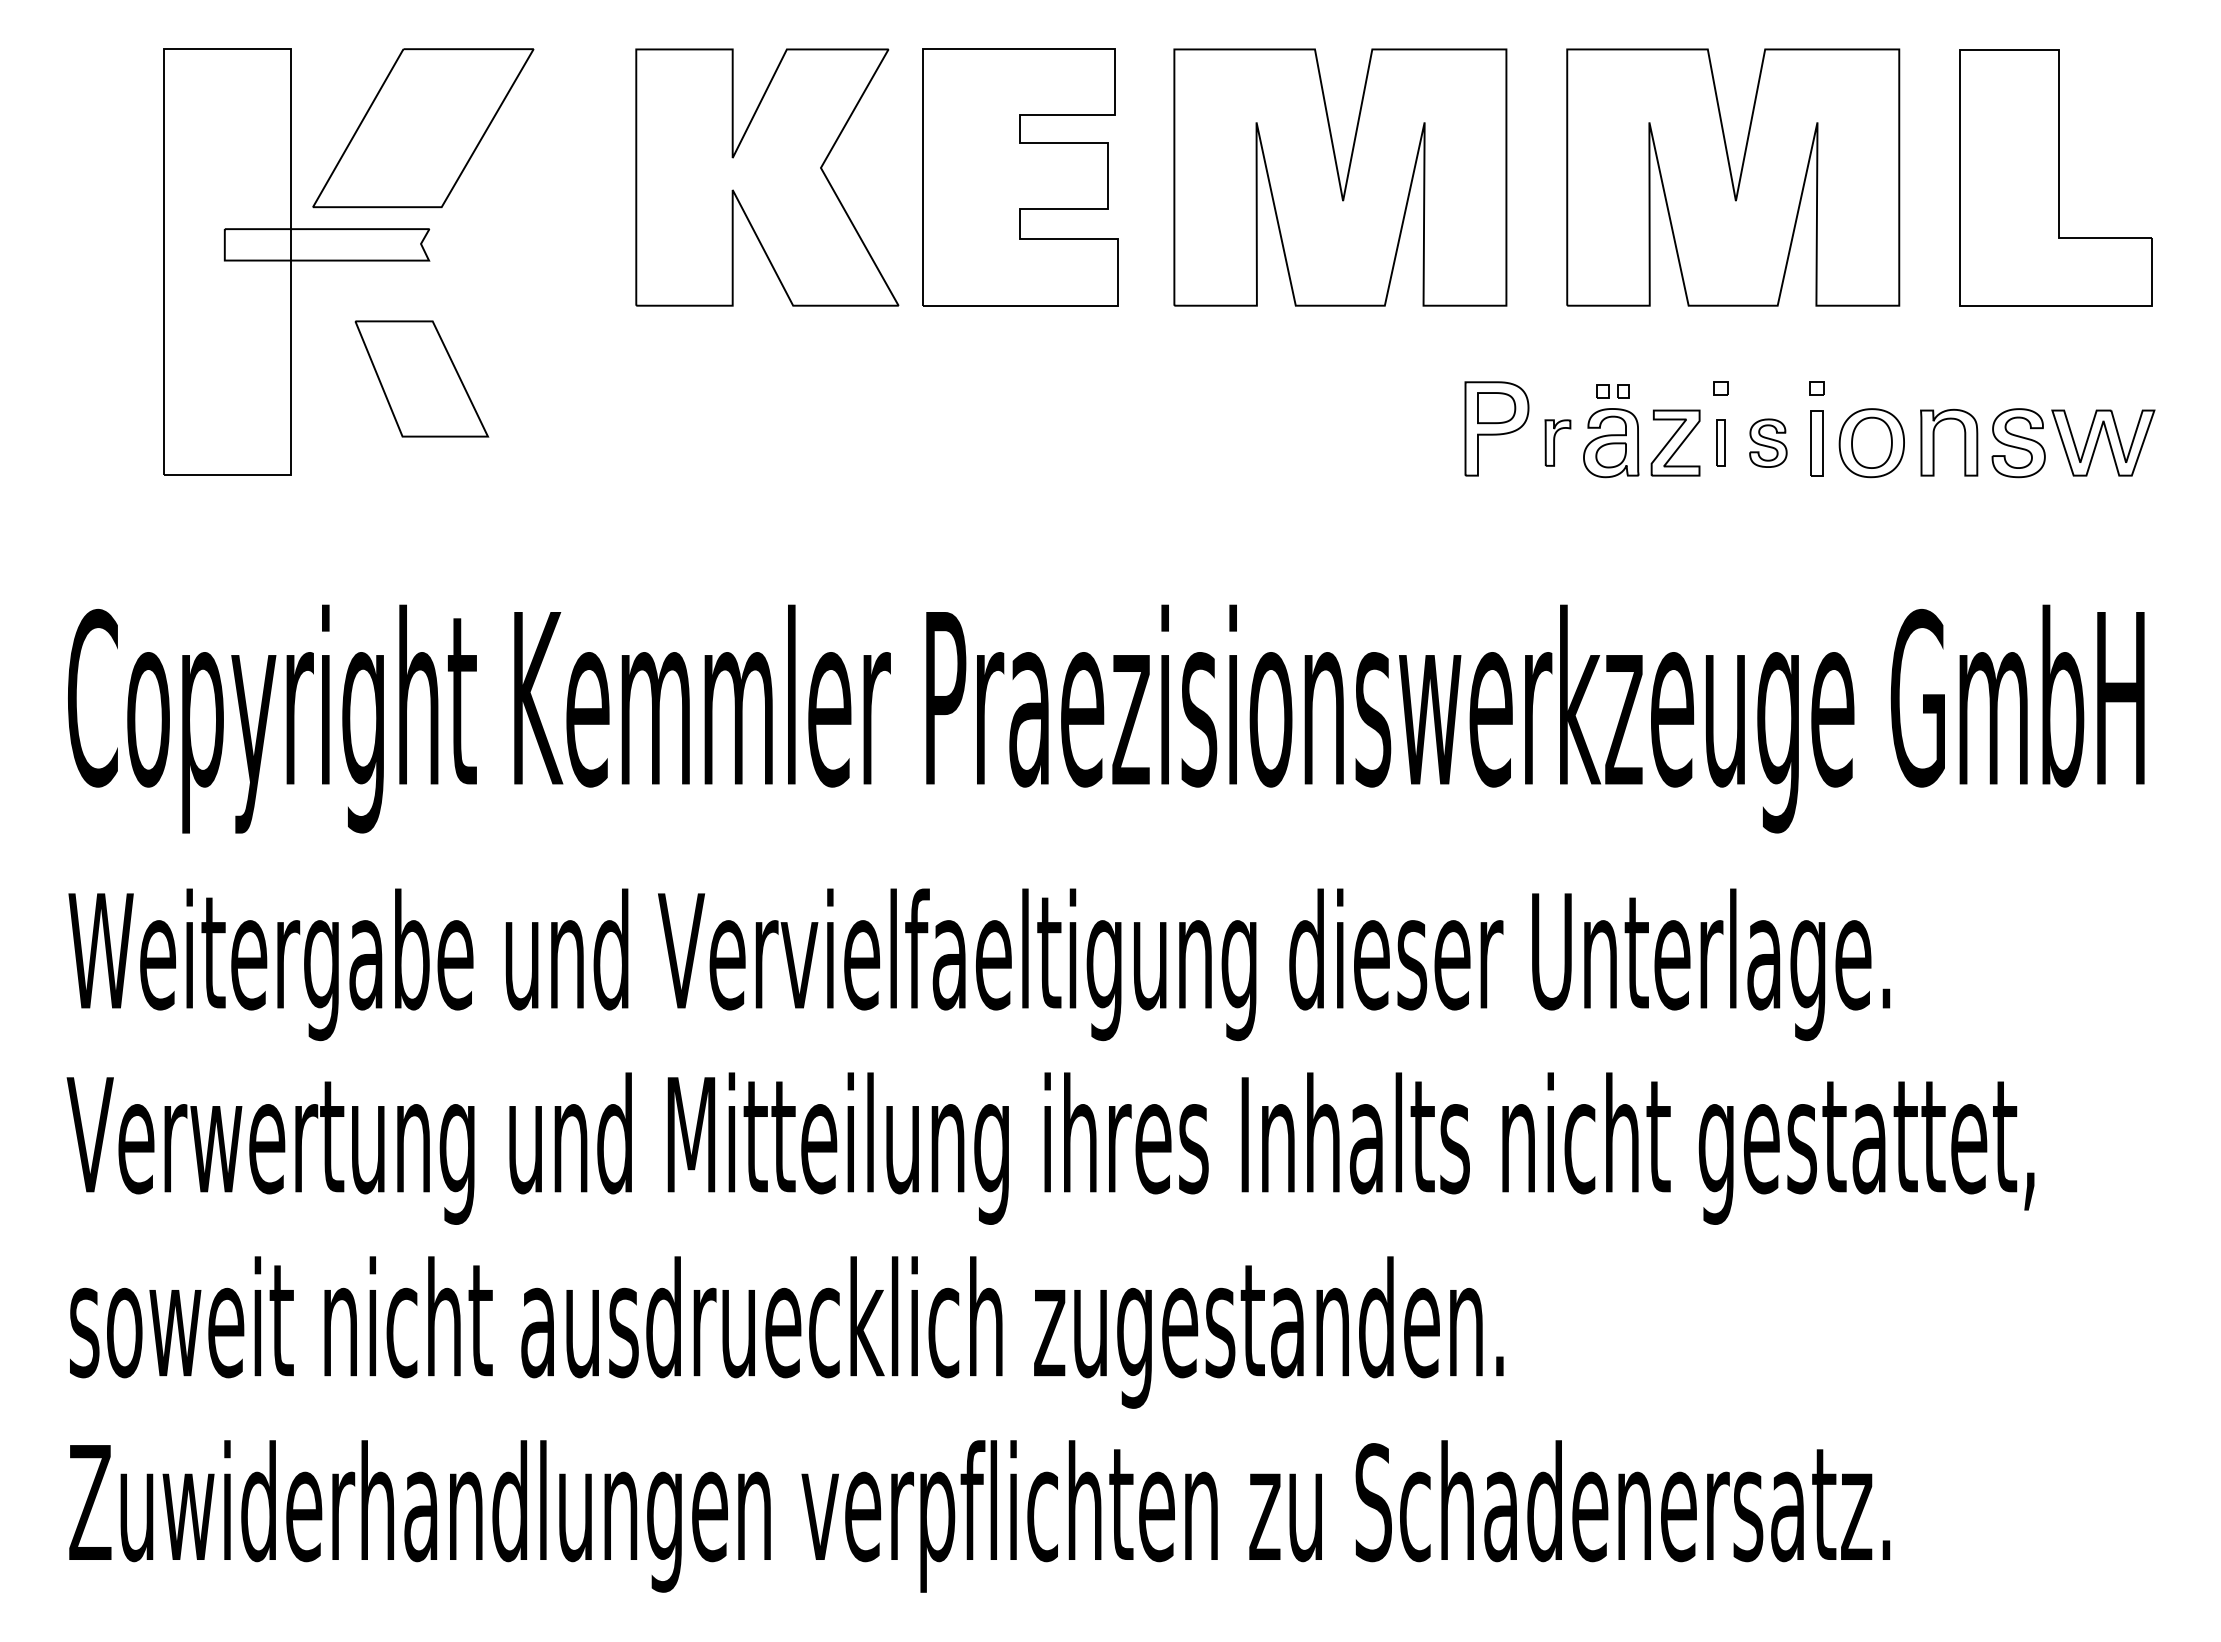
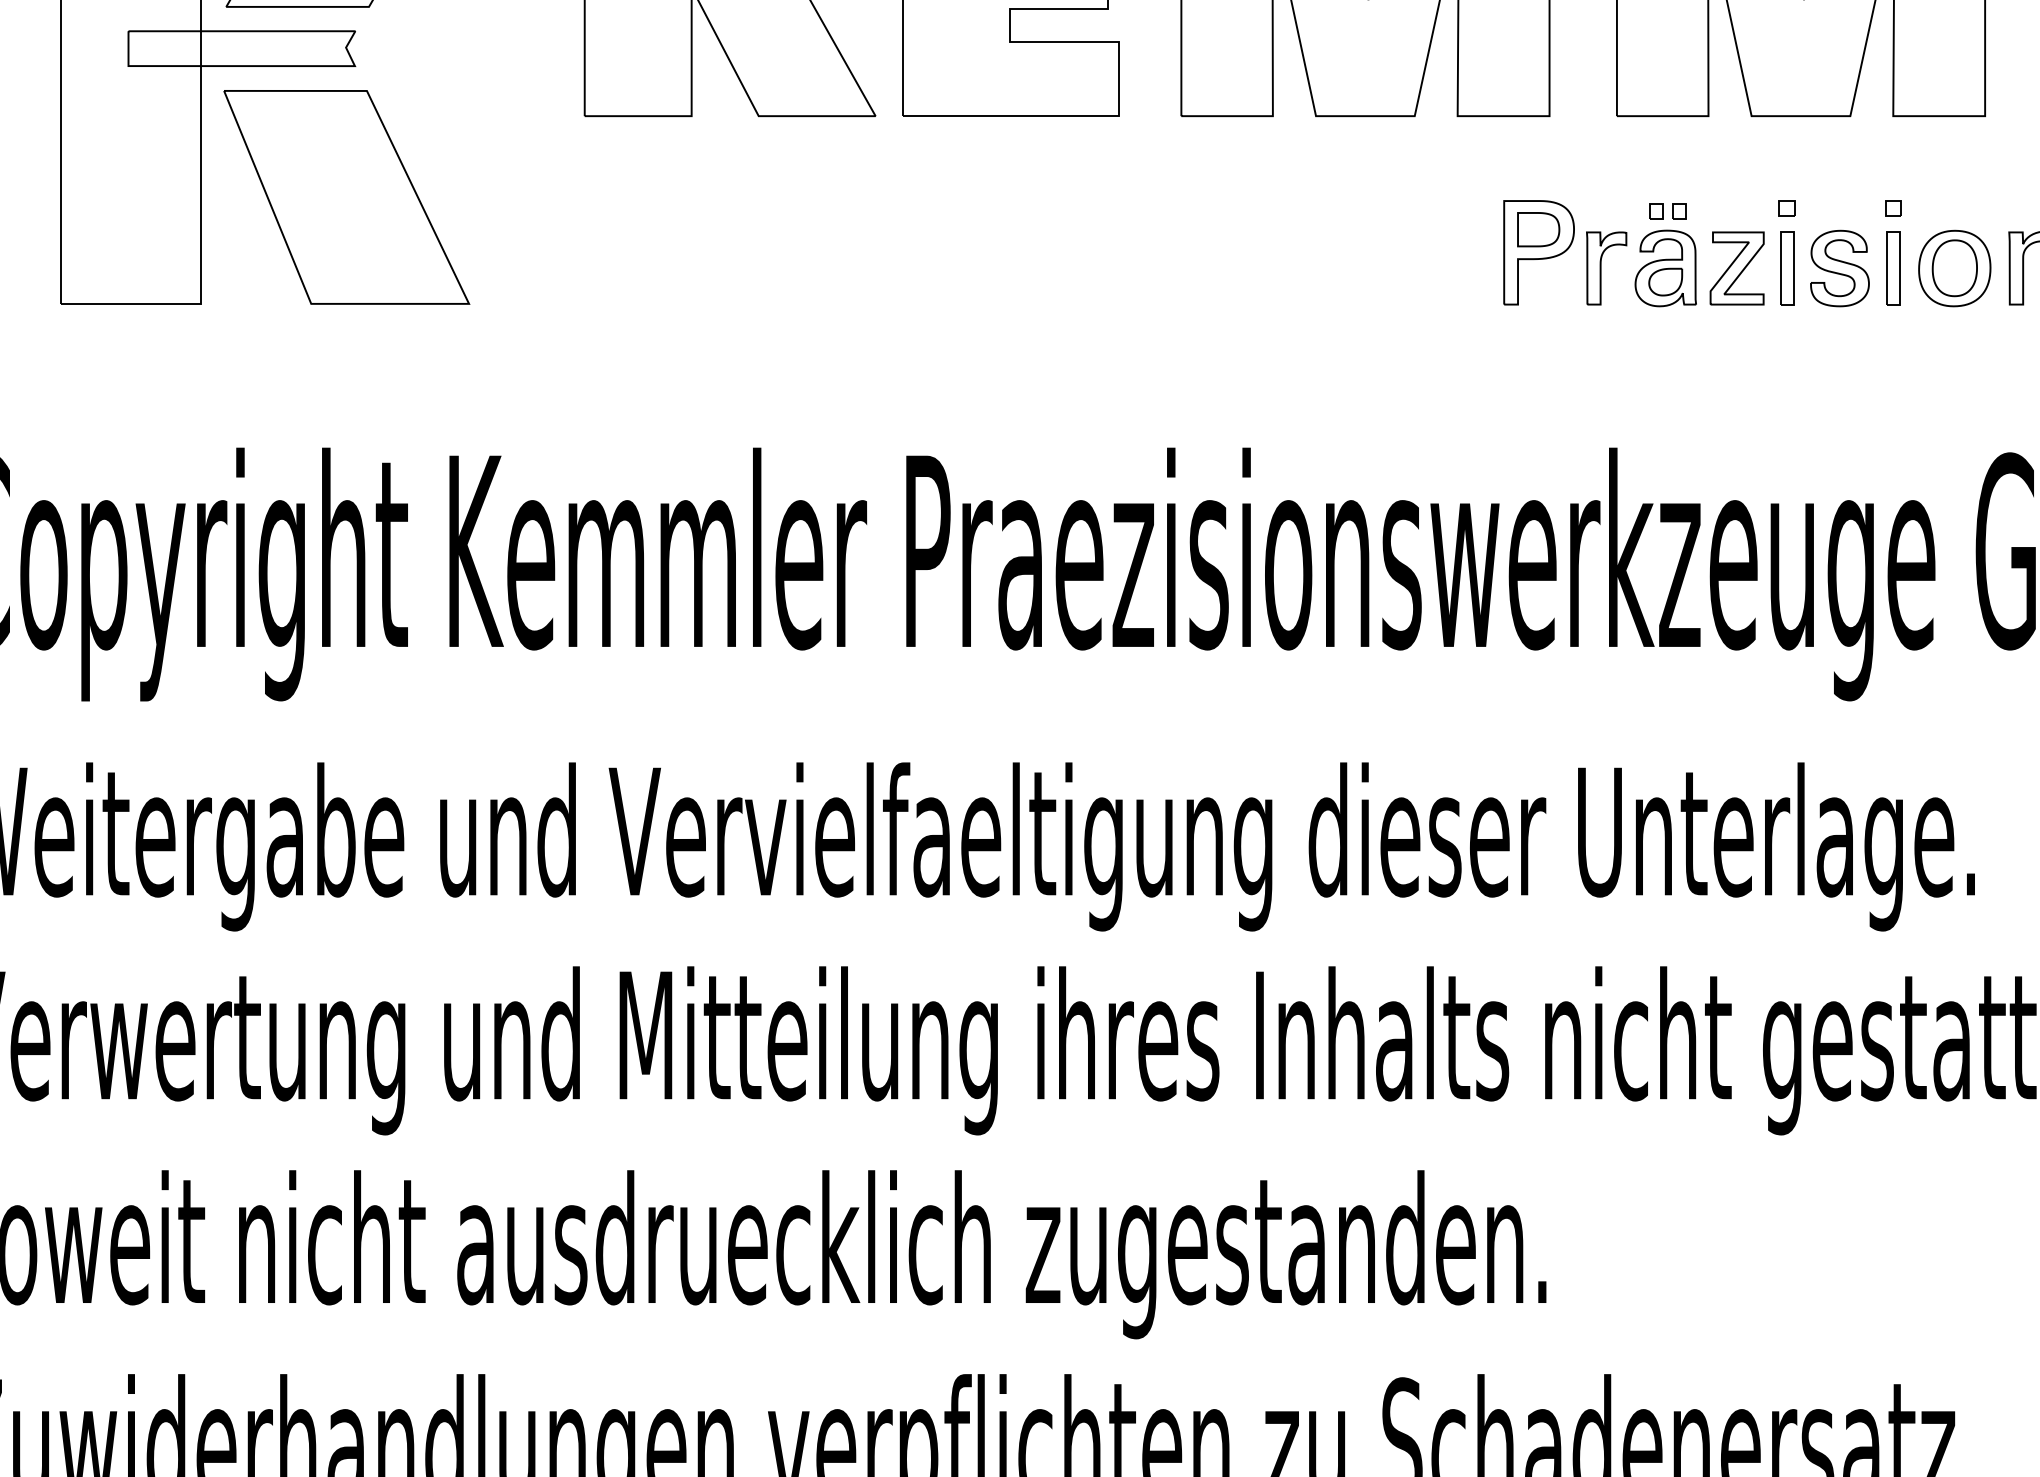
part: (421, 378) -> (346, 196), size x1.67
part: (1557, 442) -> (1606, 267), size x1.43
part: (1720, 443) -> (1786, 268), size x1.43
part: (1768, 443) -> (1840, 268), size x1.43

